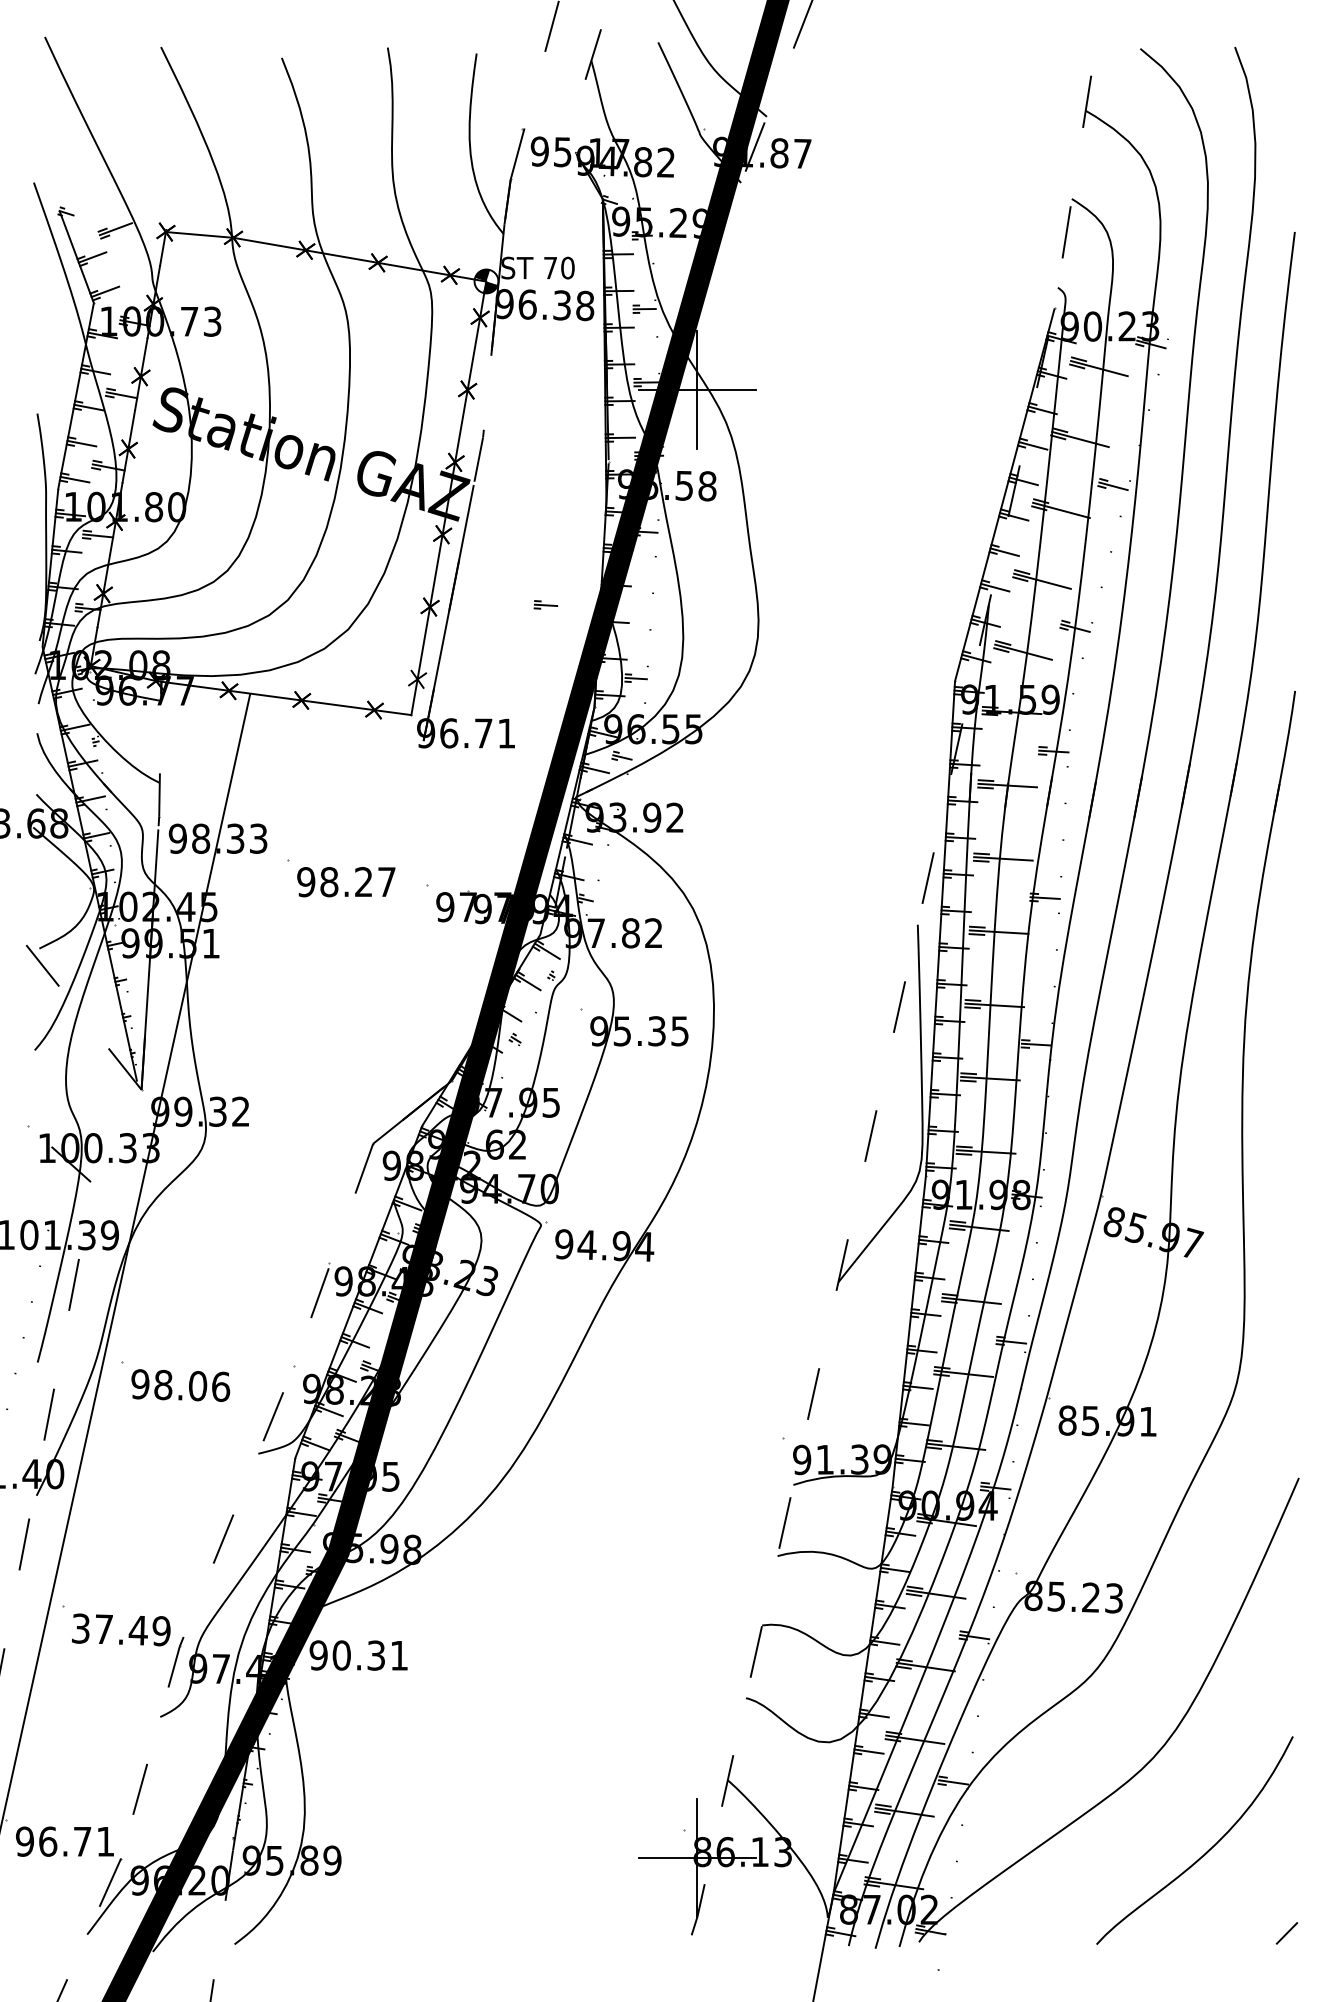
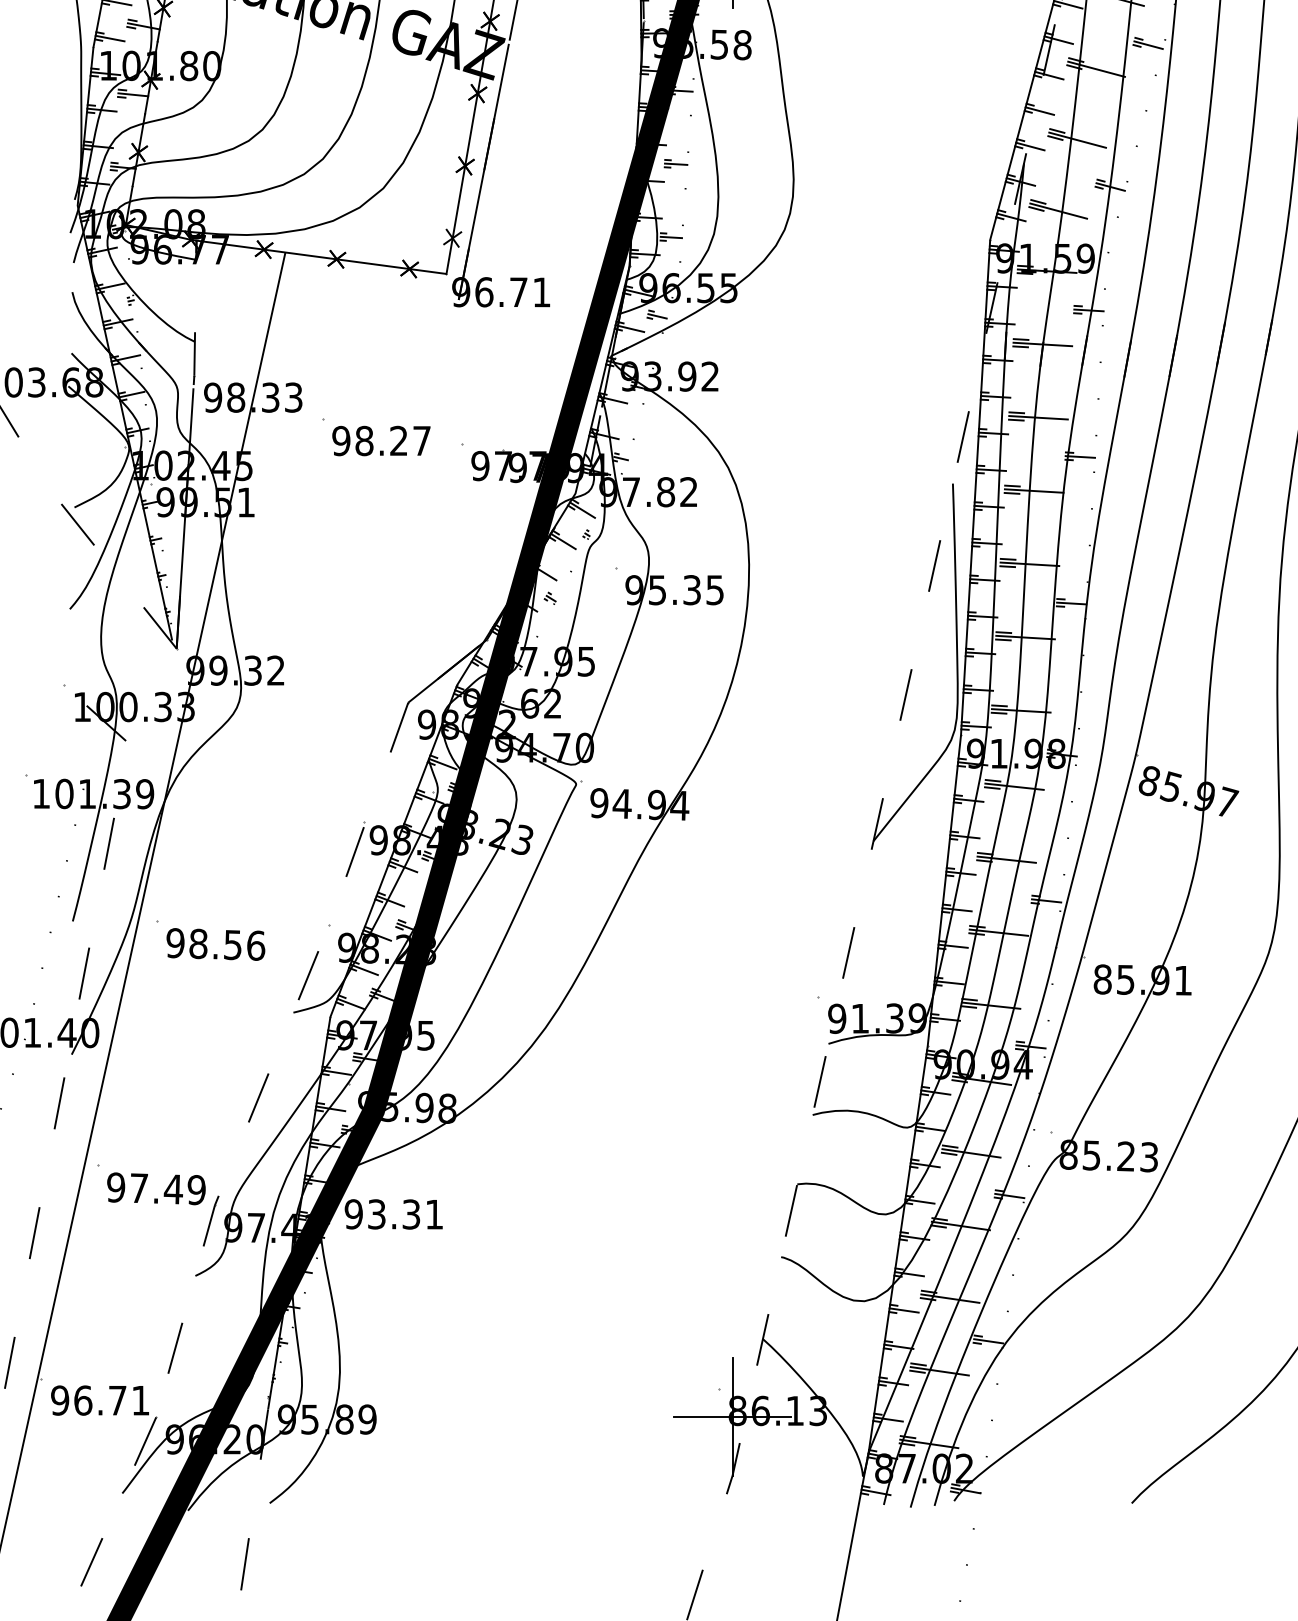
part: (545, 604) -> (675, 163), moved
text: (198, 1386) -> (233, 945), 98.06 -> 98.56
text: (80, 1628) -> (115, 1187), 37.49 -> 97.49
text: (341, 1655) -> (376, 1214), 90.31 -> 93.31

